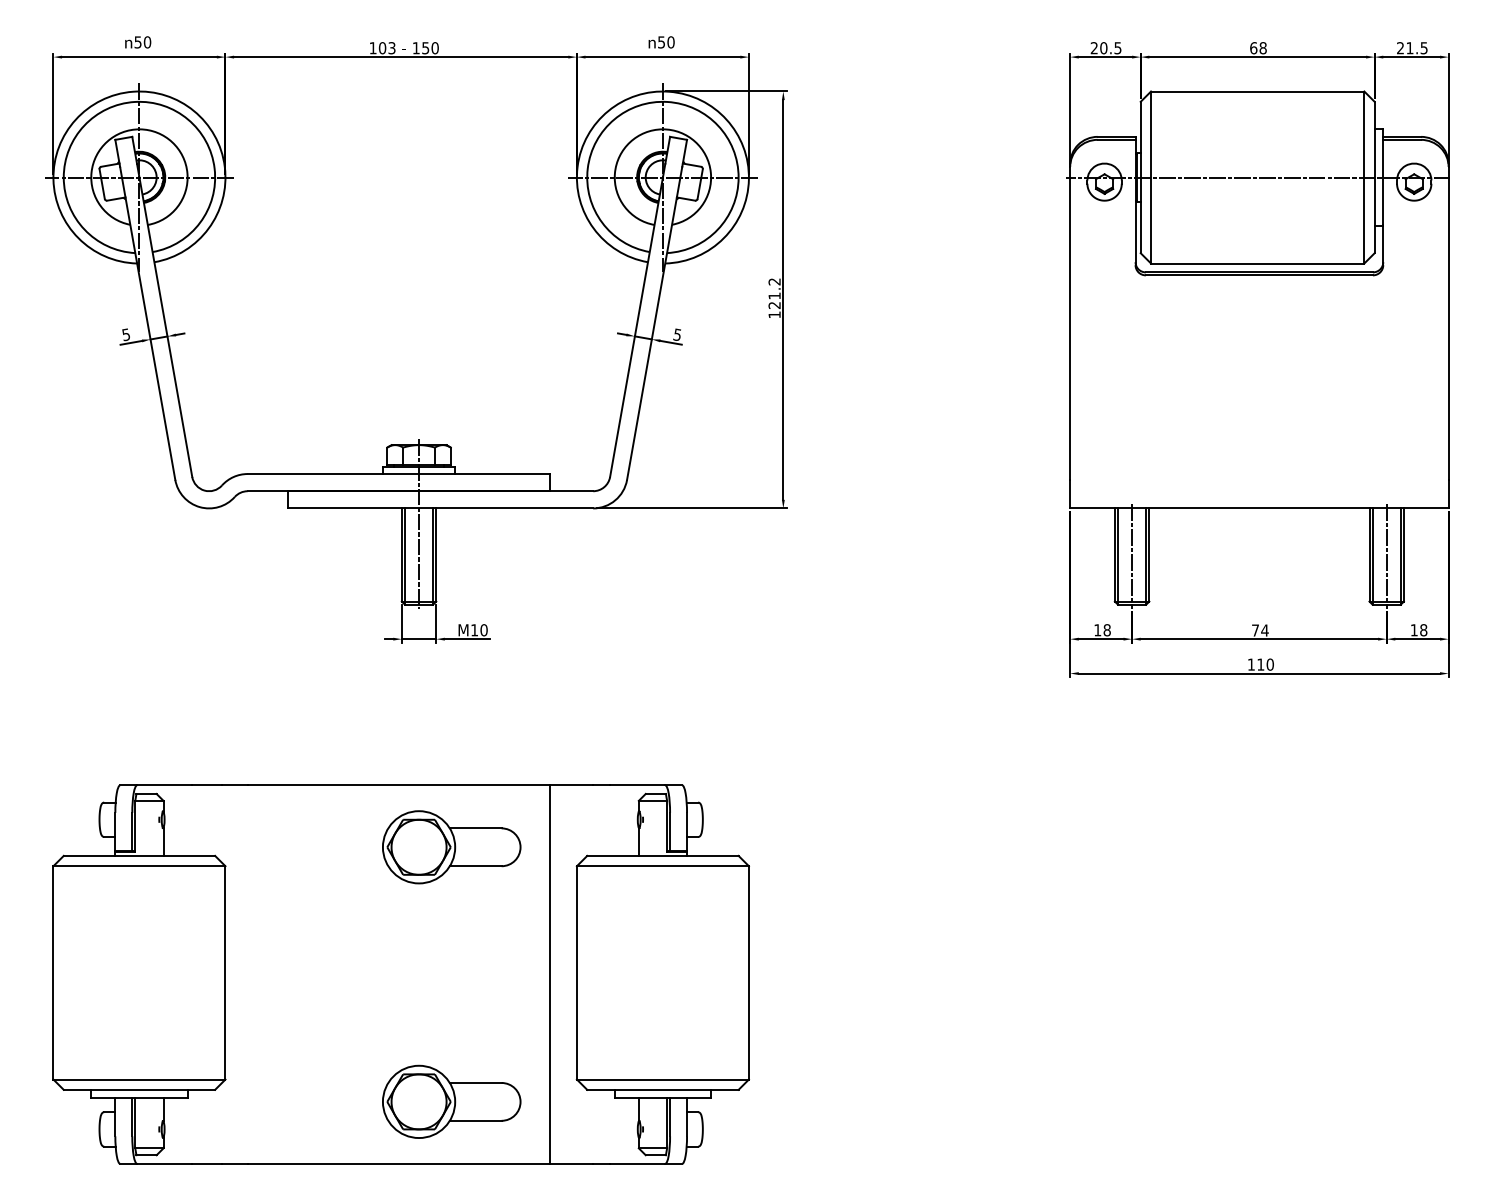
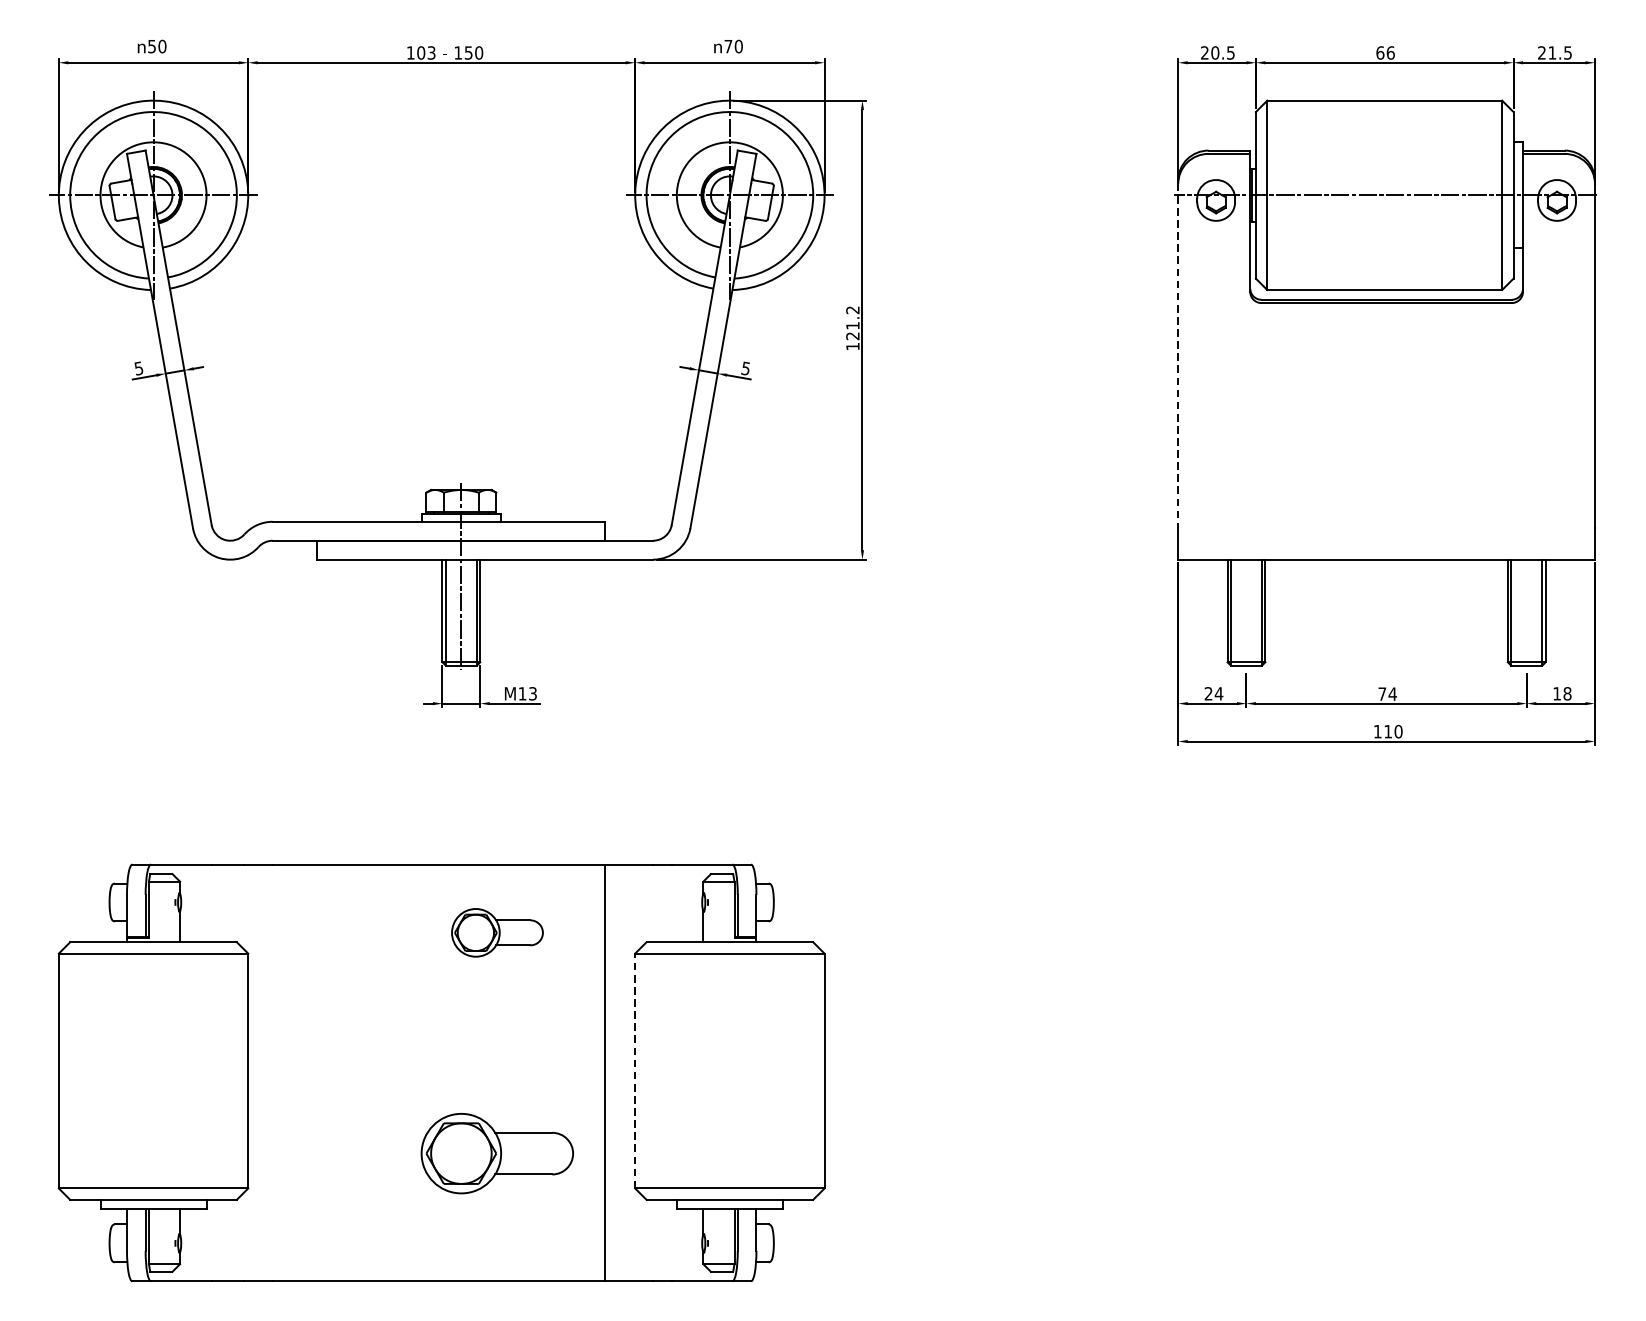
text: (661, 42) -> (728, 46), 50 -> 70
text: (1262, 48) -> (1390, 53), 68 -> 66
line: (1070, 323) -> (1178, 356), solid -> dashed
line: (1132, 556) -> (1246, 612), removed
line: (1386, 556) -> (1526, 612), removed
text: (483, 630) -> (532, 694), 10 -> 13
text: (1102, 630) -> (1213, 694), 18 -> 24
part: (451, 847) -> (497, 932), size x0.6
line: (576, 972) -> (634, 1070), solid -> dashed
part: (451, 1101) -> (497, 1153), moved

